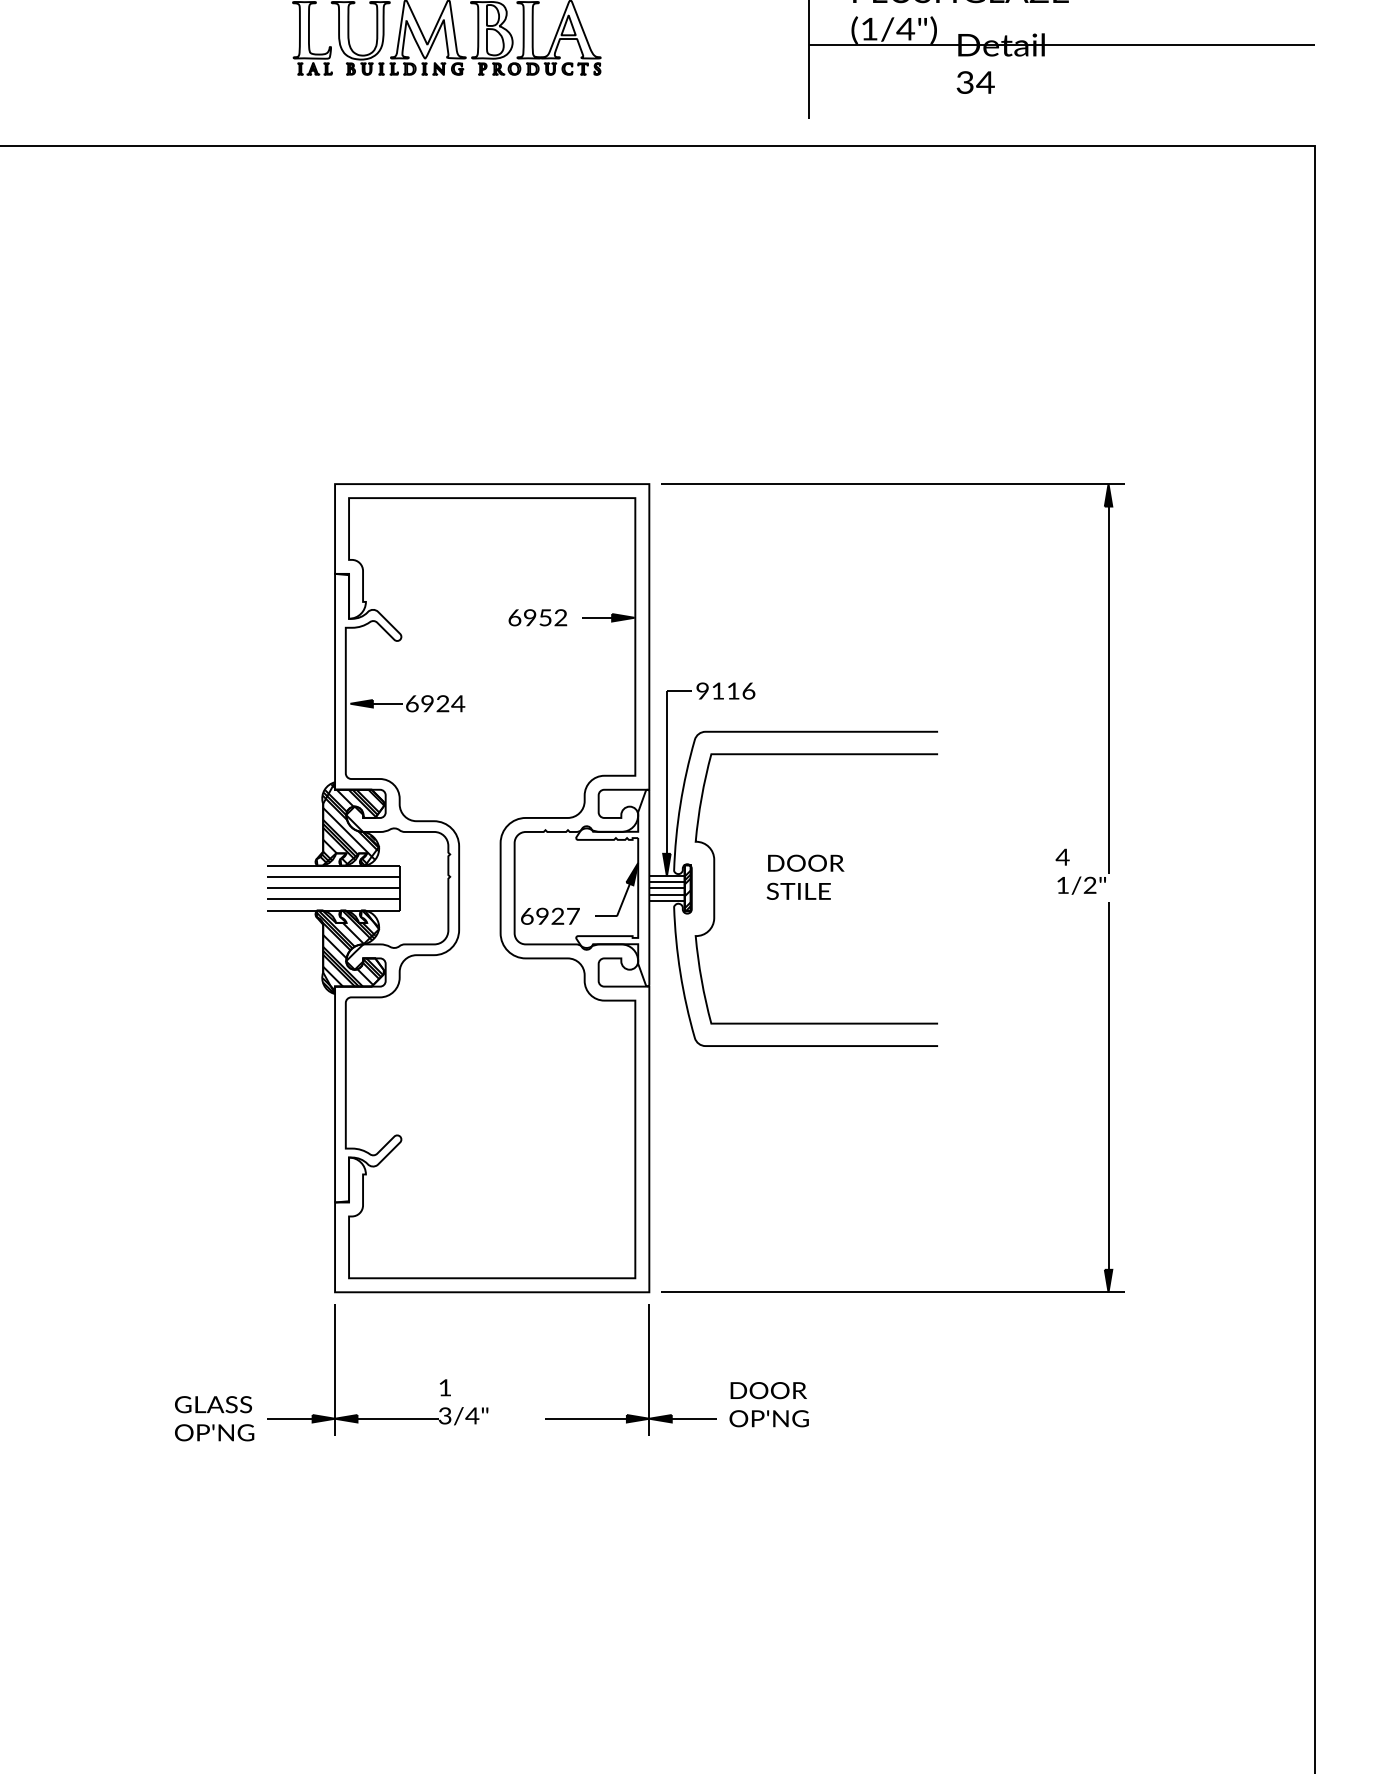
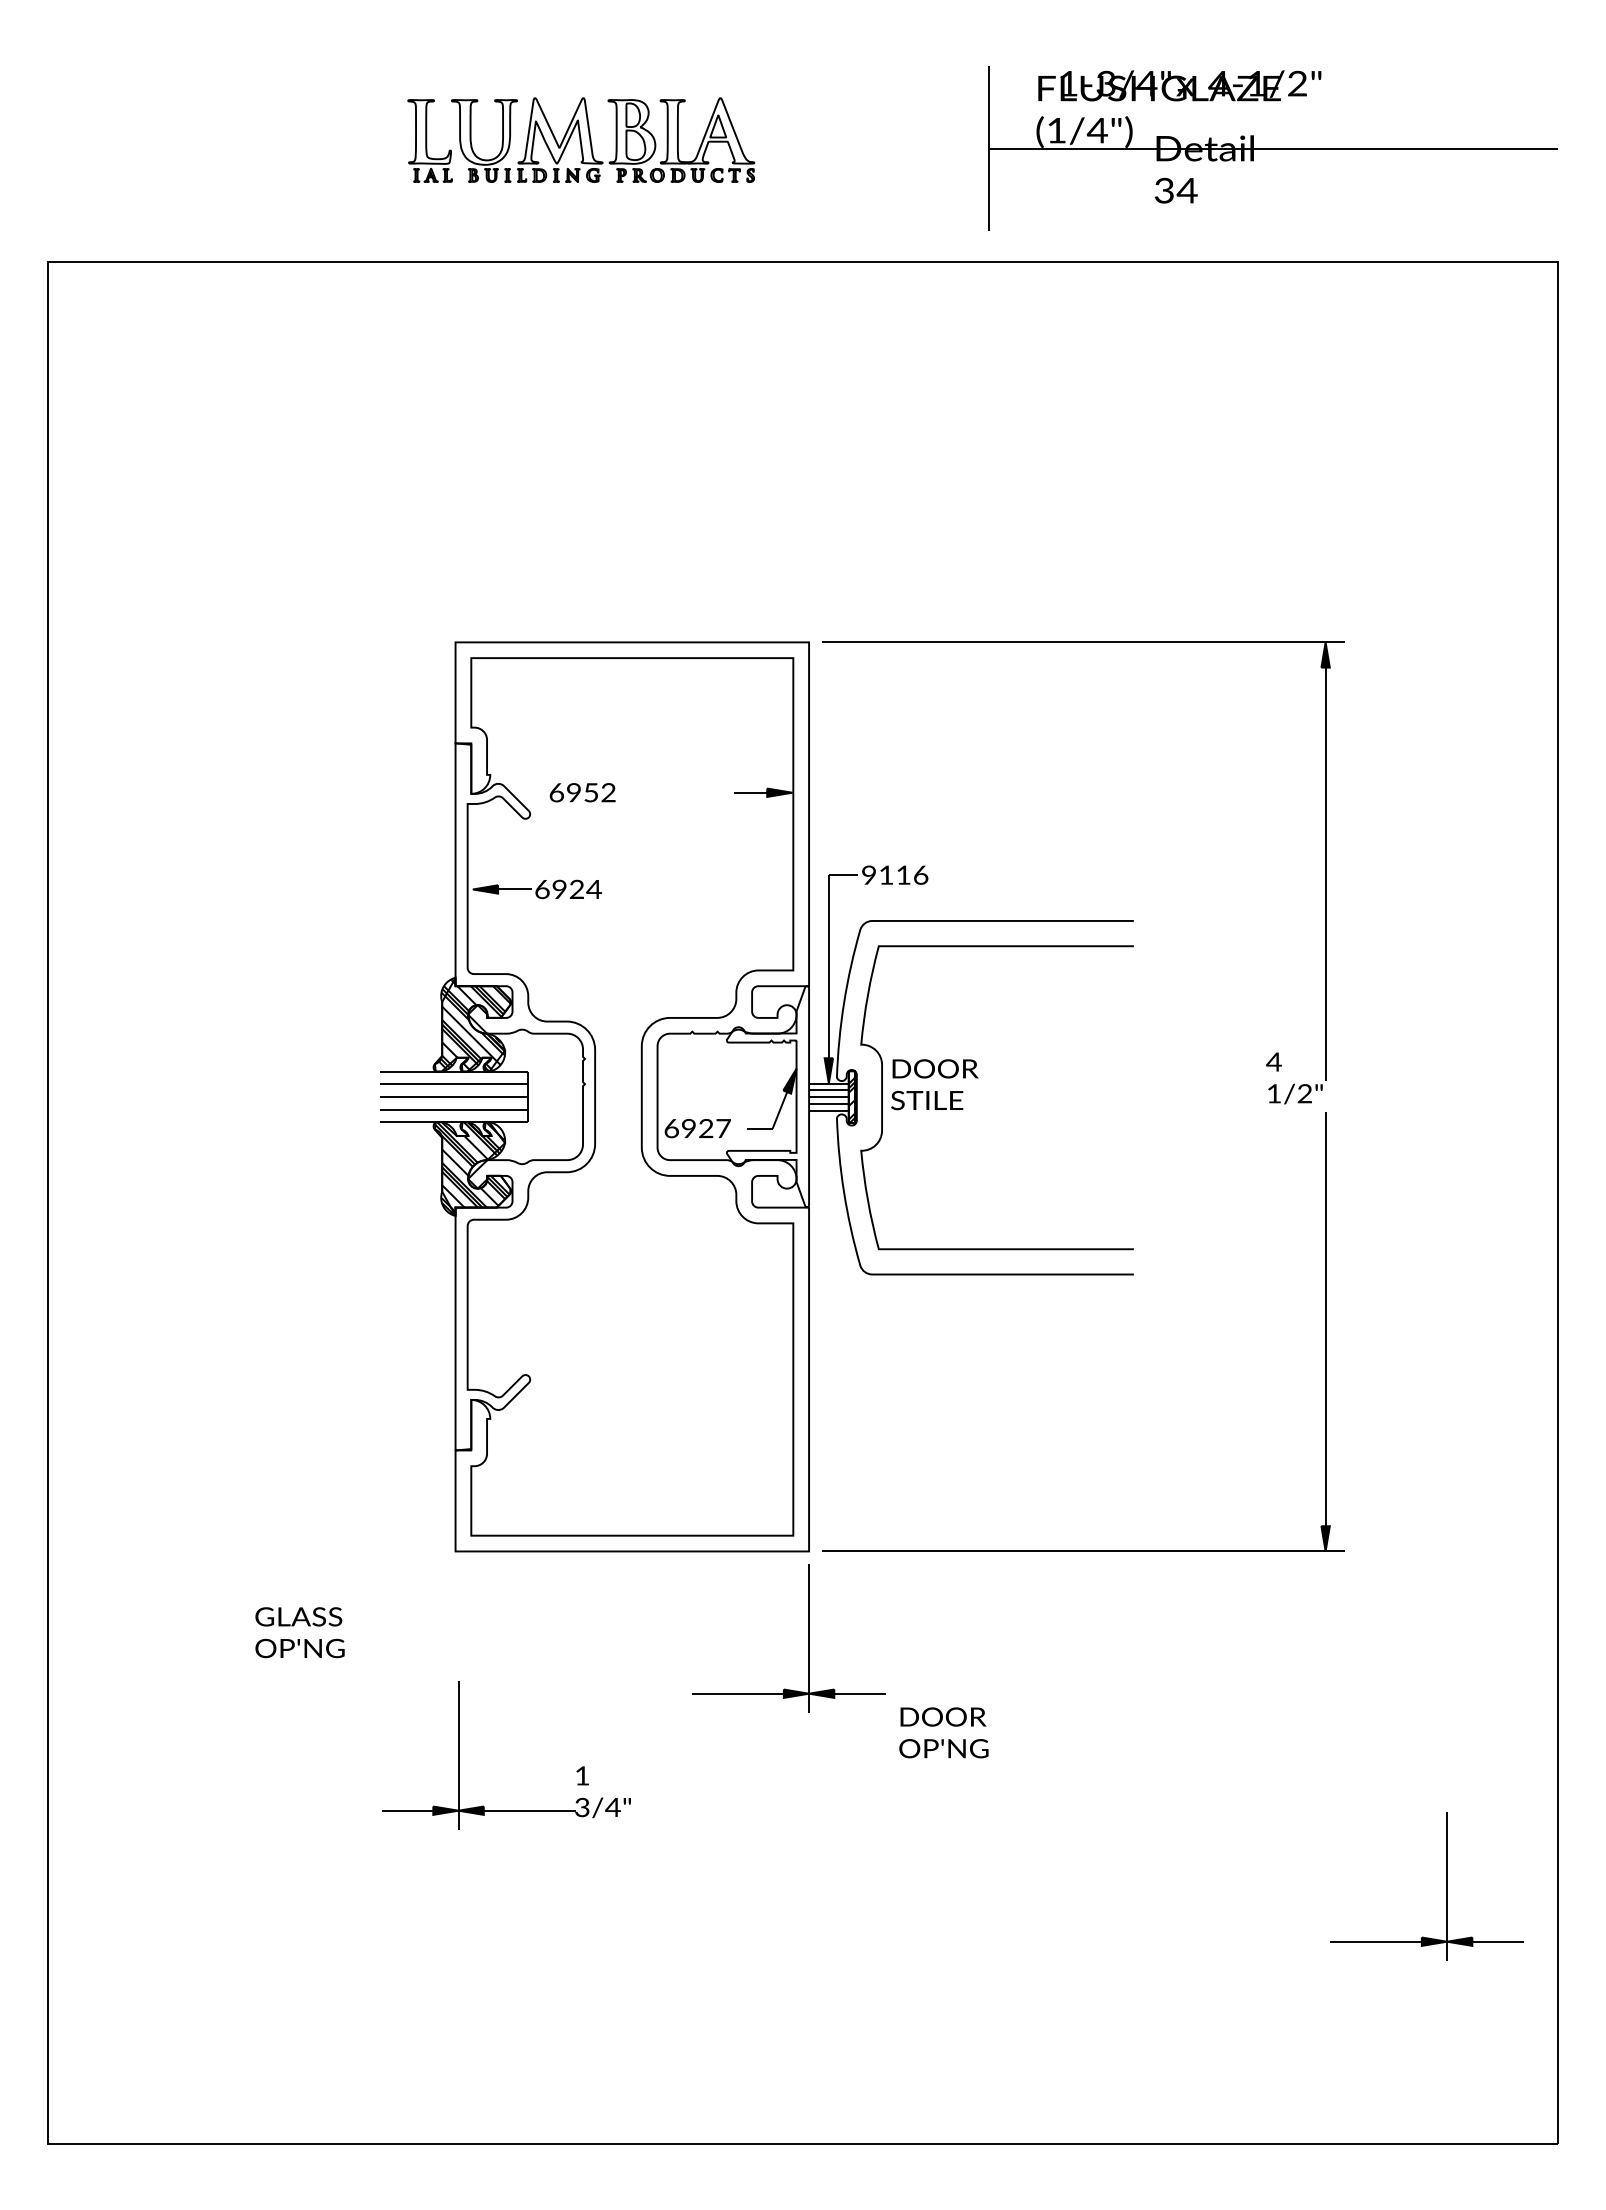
text: (537, 617) -> (582, 792), moved
text: (805, 877) -> (934, 1084), moved
part: (335, 1369) -> (459, 1755), moved
text: (768, 1404) -> (943, 1732), moved
text: (214, 1418) -> (299, 1632), moved
part: (1215, 1590) -> (1446, 1886), added

